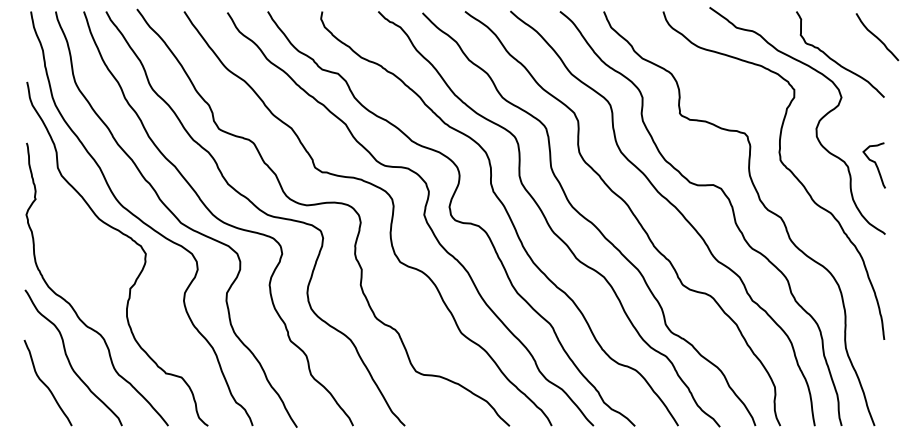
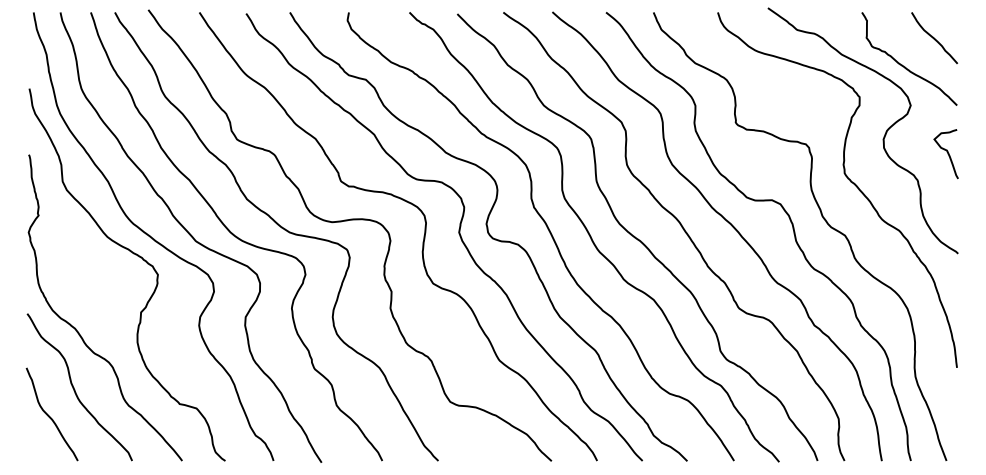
curve: (877, 36) -> (934, 37), moved
curve: (875, 165) -> (947, 154), moved

